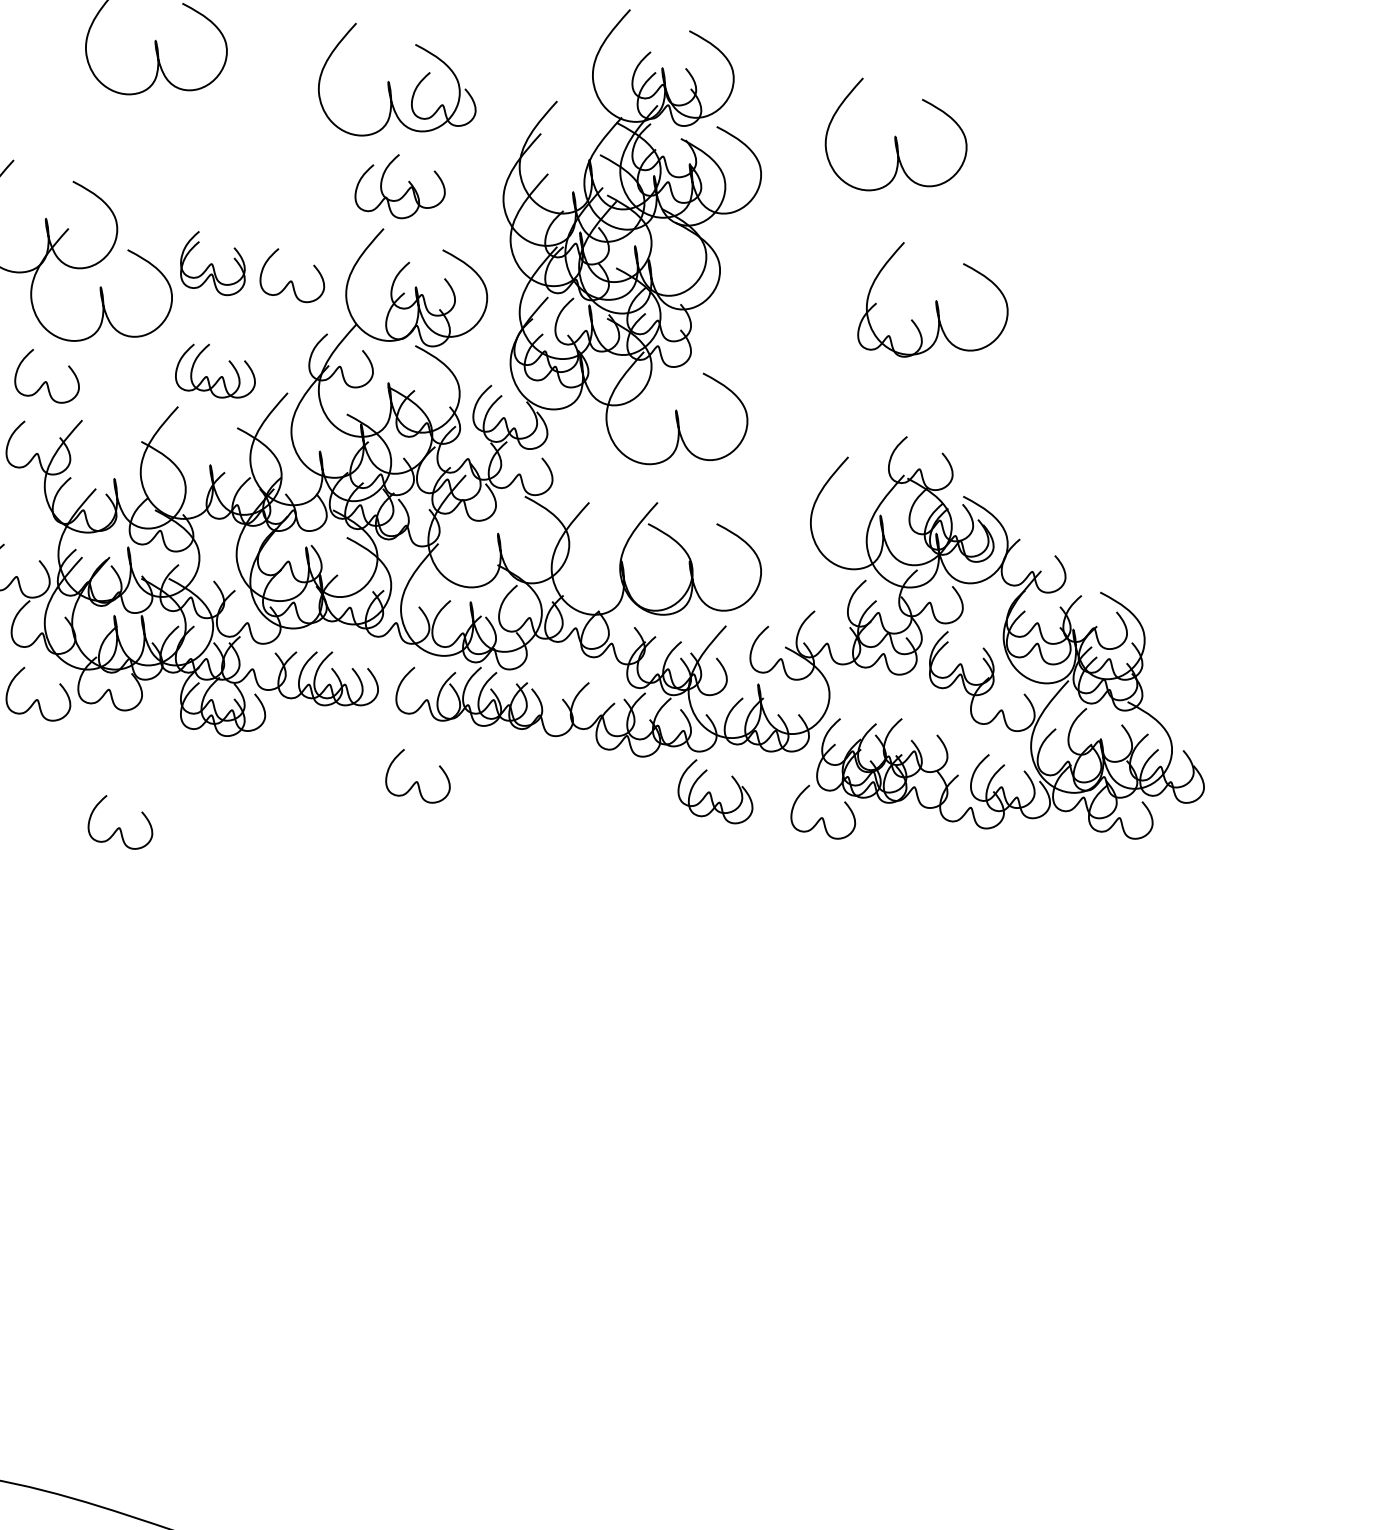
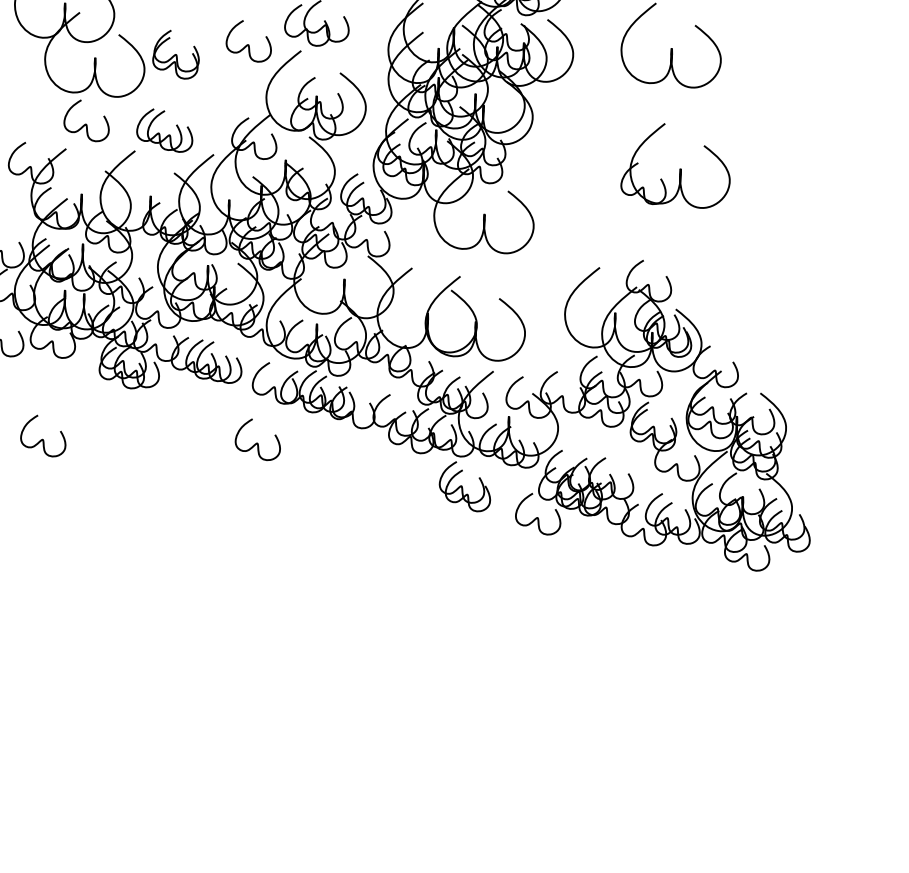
curve: (291, 280) -> (248, 44), moved
curve: (46, 381) -> (86, 124), moved

